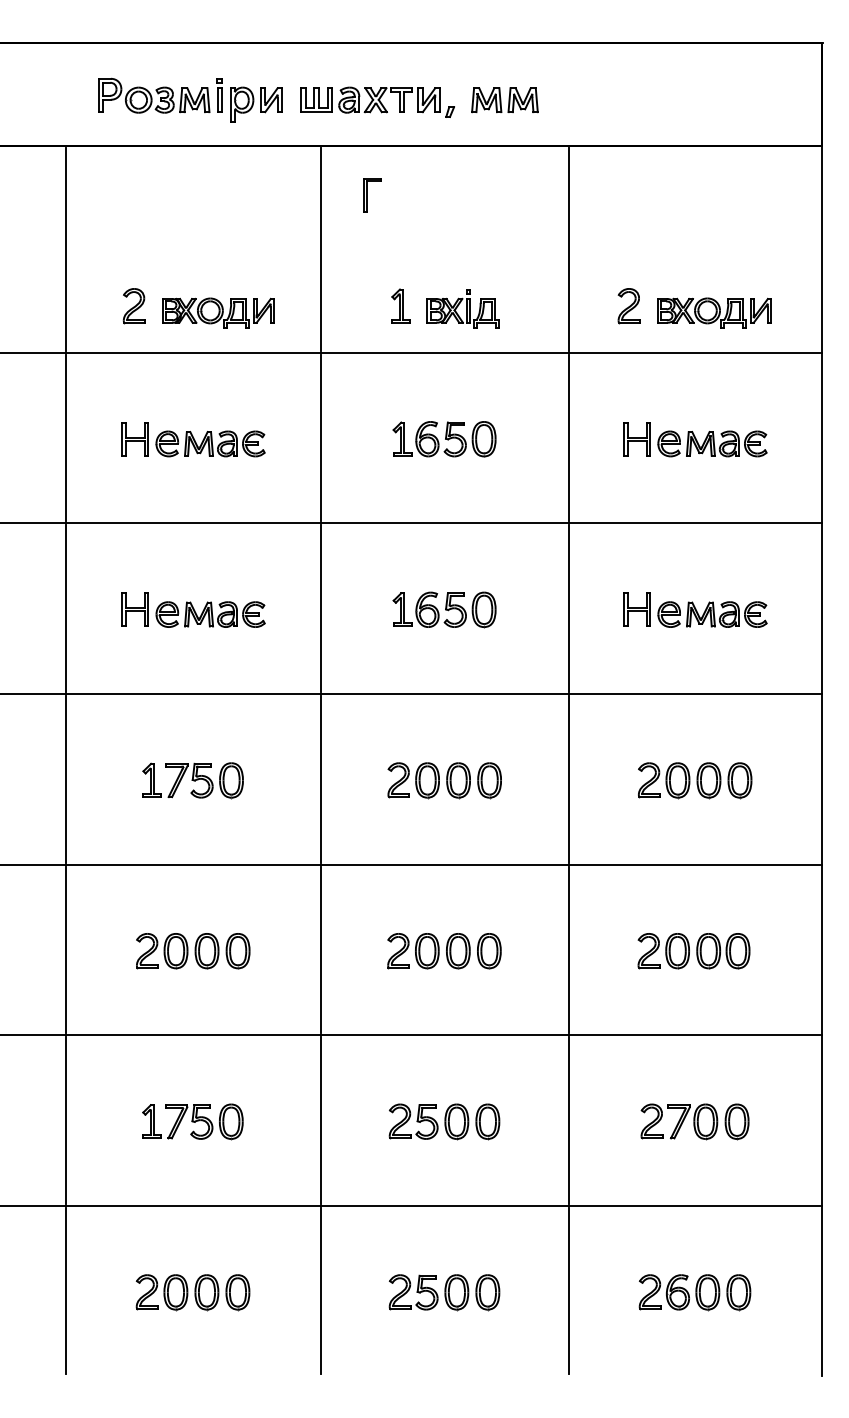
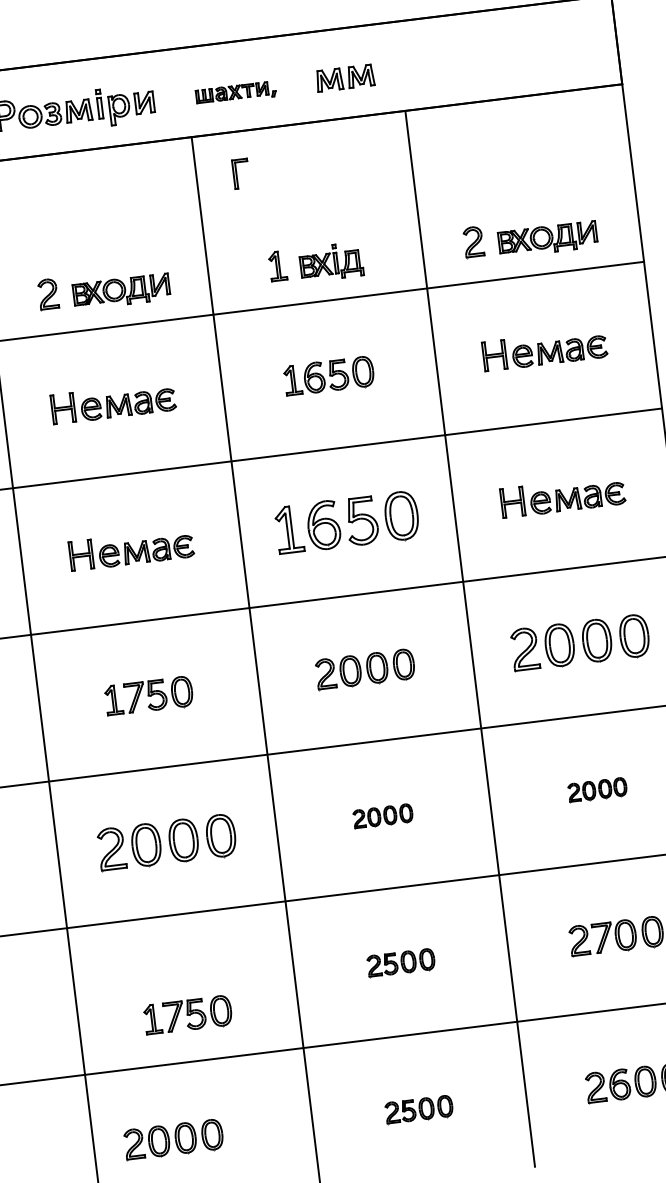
part: (377, 101) -> (235, 92), size x0.6
part: (444, 609) -> (347, 522), size x1.6
part: (695, 780) -> (580, 642), size x1.4
part: (193, 951) -> (167, 842), size x1.4
part: (444, 951) -> (383, 816), size x0.6
part: (693, 951) -> (597, 790), size x0.6
part: (192, 1121) -> (187, 1014), moved
part: (444, 1121) -> (401, 962), size x0.7
part: (192, 1292) -> (173, 1139), moved
part: (444, 1292) -> (419, 1109), size x0.7

